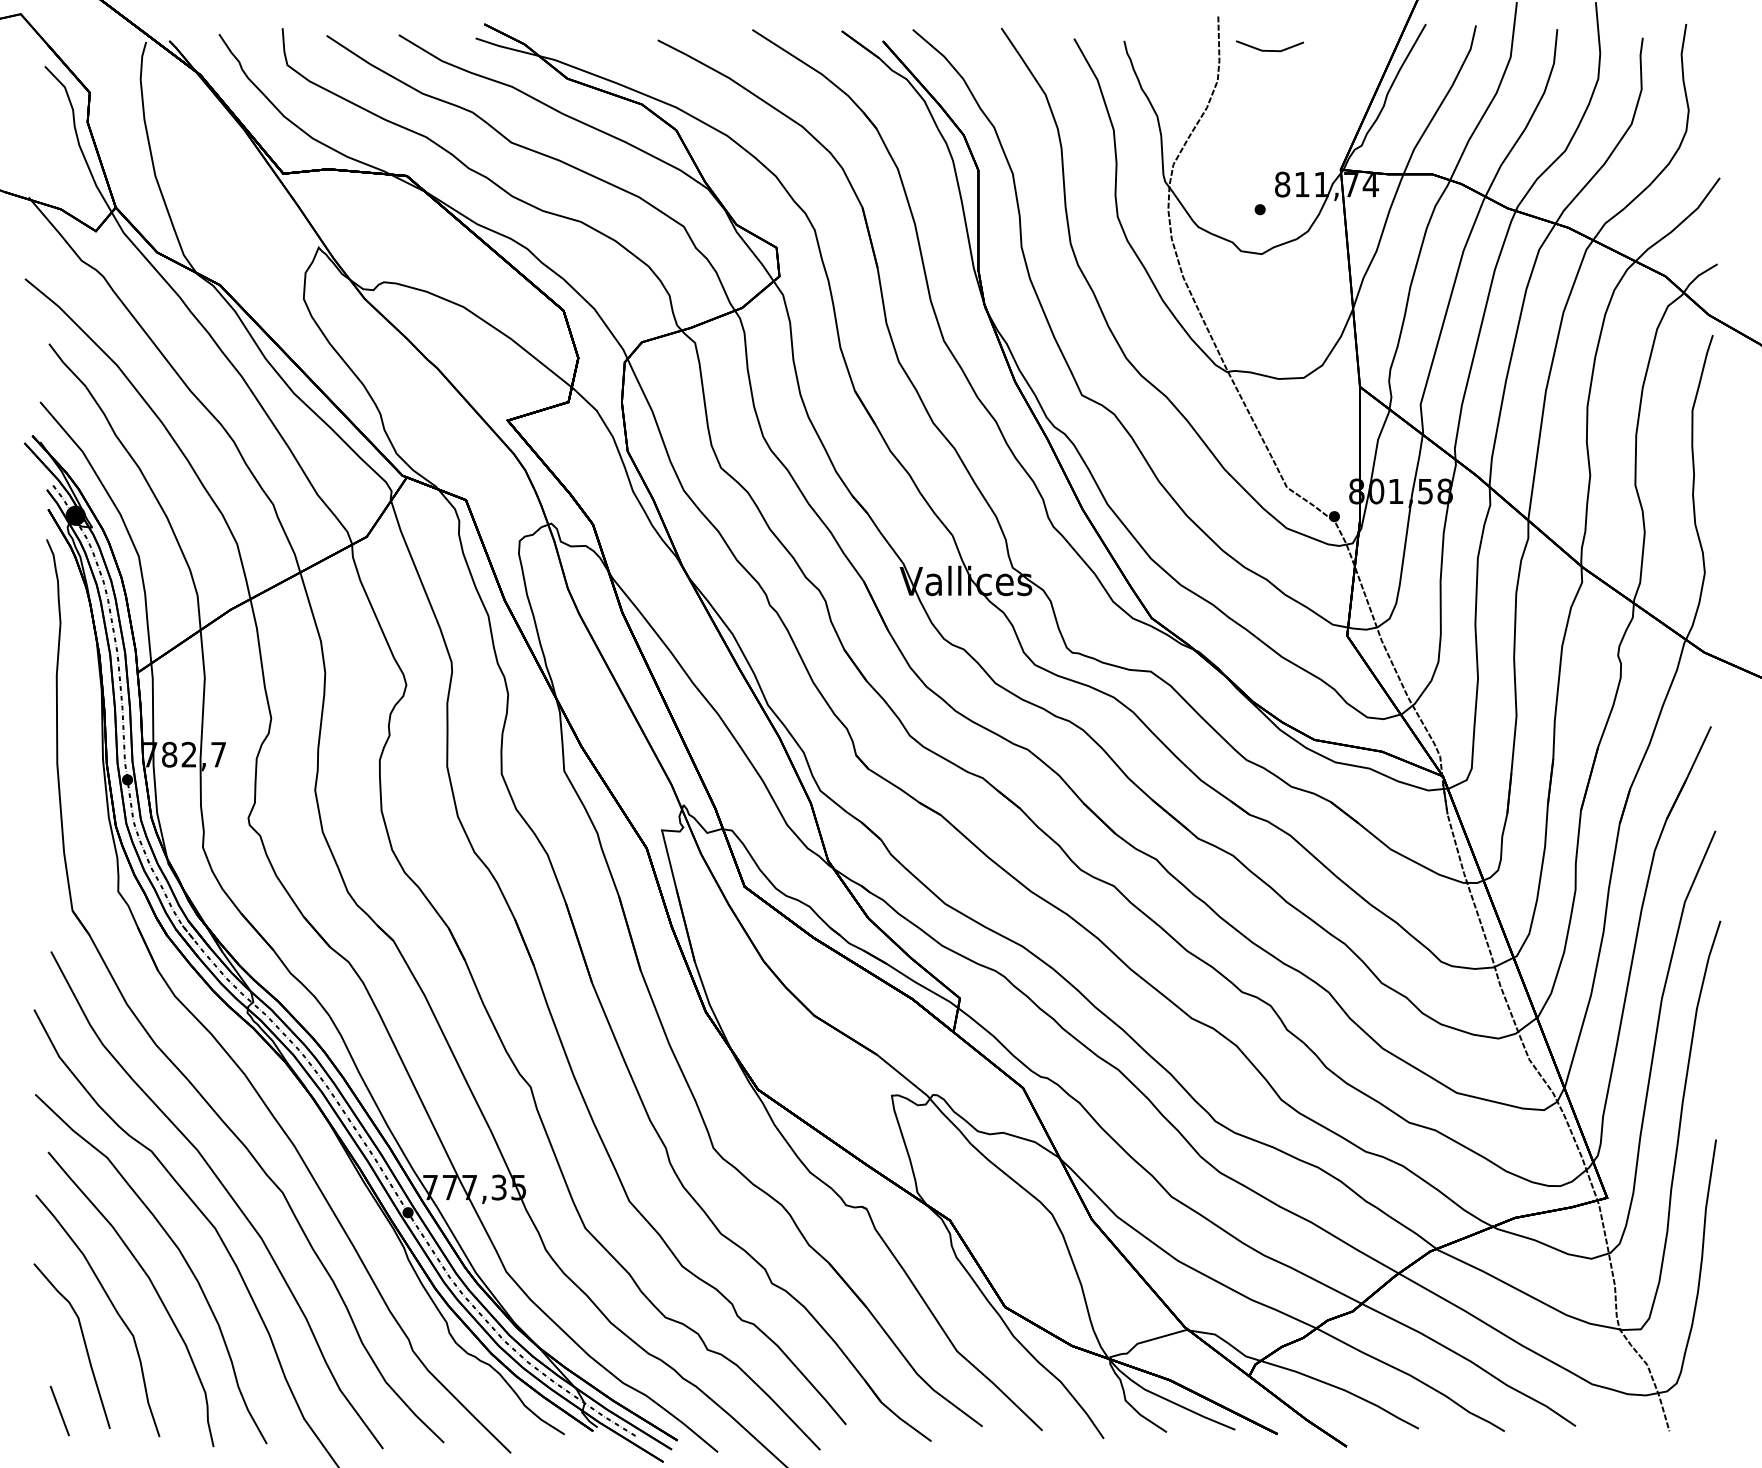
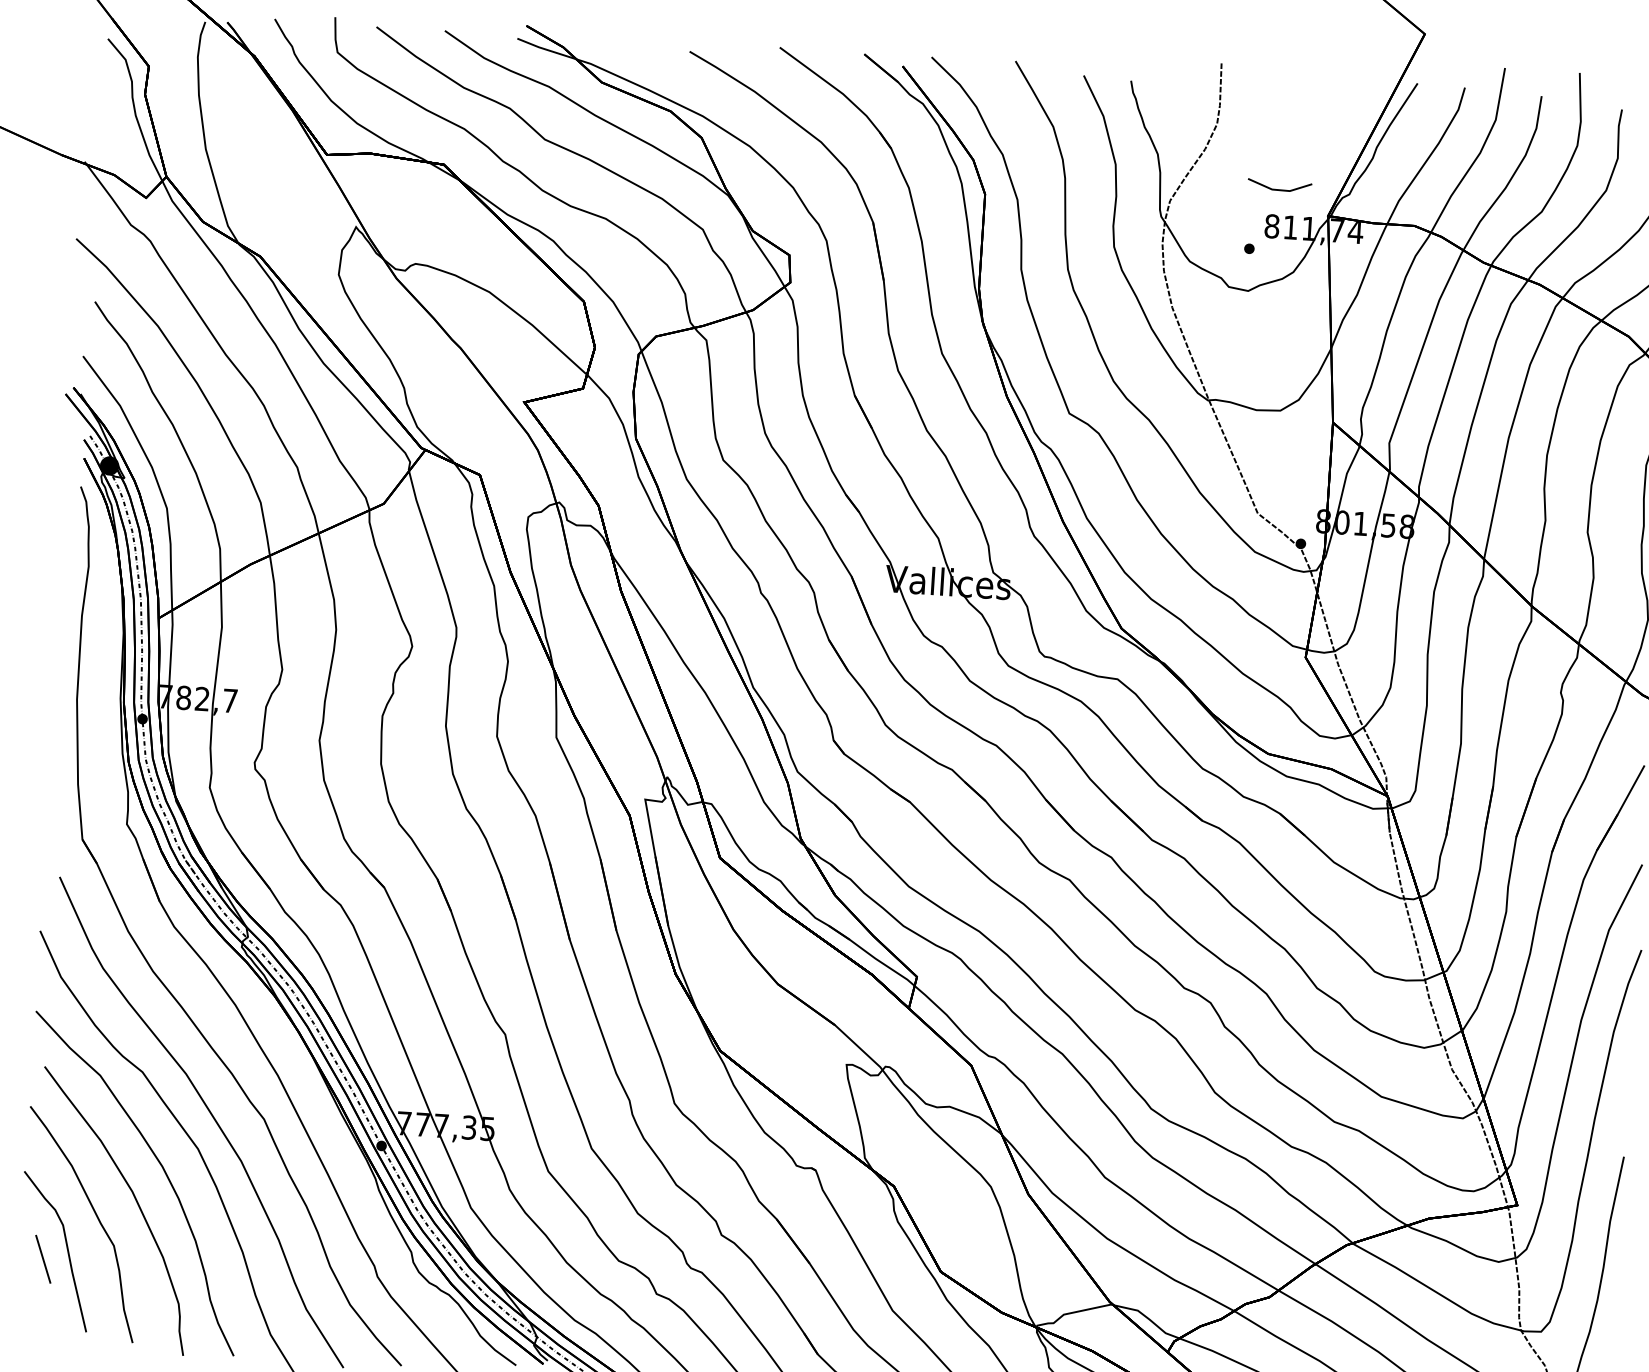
line: (1269, 50) -> (1279, 189), moved
line: (59, 1410) -> (42, 1258), moved

